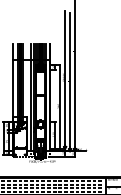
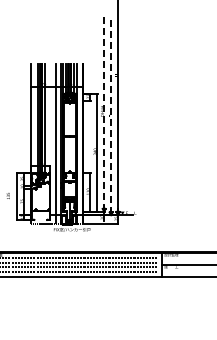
line: (65, 78) -> (104, 112), solid -> dashed
line: (70, 81) -> (111, 116), solid -> dashed

